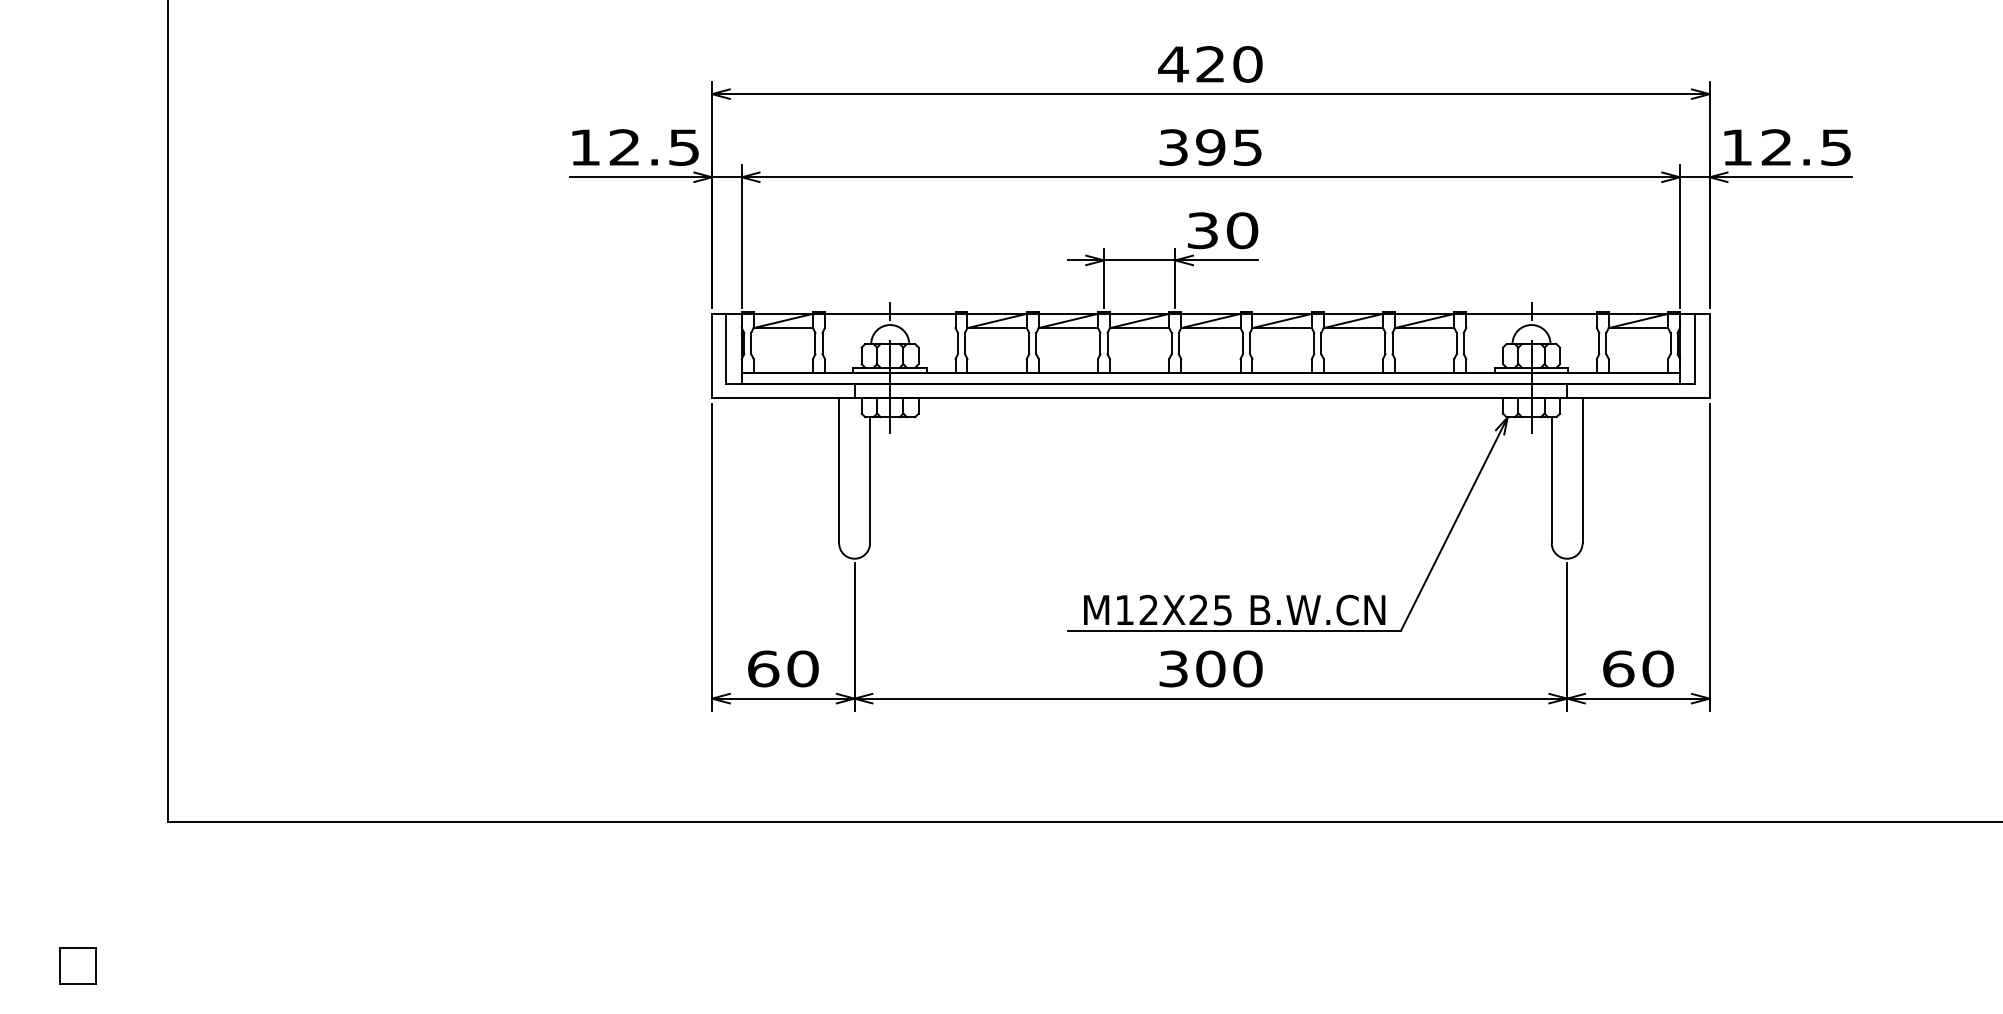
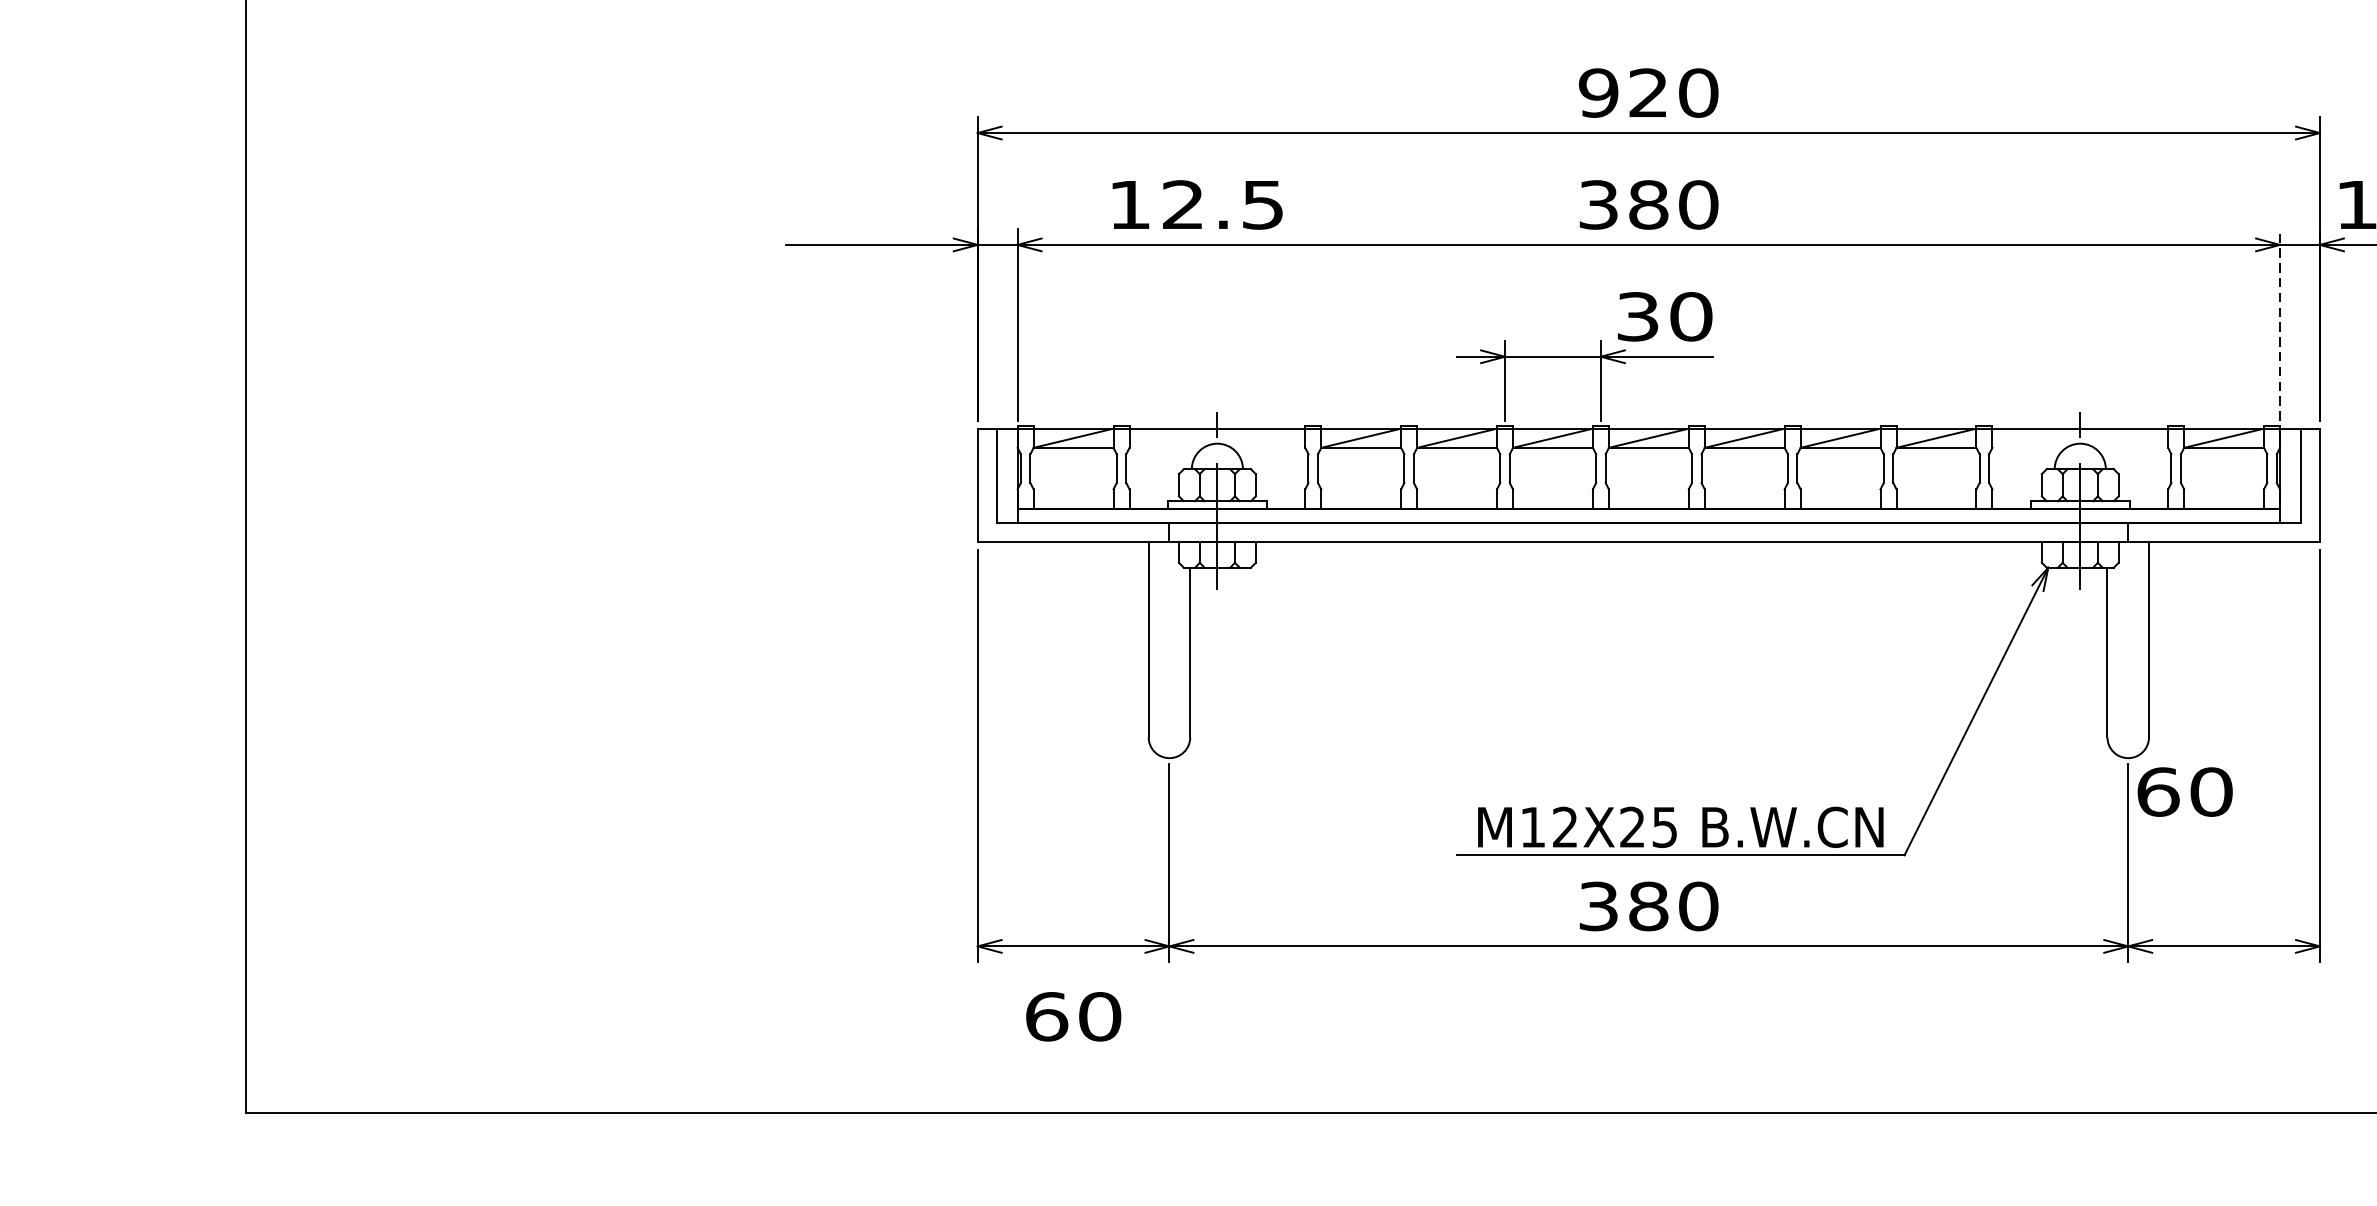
text: (1173, 64) -> (1598, 93), 420 -> 920
text: (635, 147) -> (1197, 204), moved
text: (1229, 147) -> (1673, 204), 395 -> 380
line: (1680, 236) -> (2280, 324), solid -> dashed
text: (783, 668) -> (1073, 1016), moved
text: (1210, 668) -> (1648, 905), 300 -> 380
text: (1638, 668) -> (2185, 791), moved

